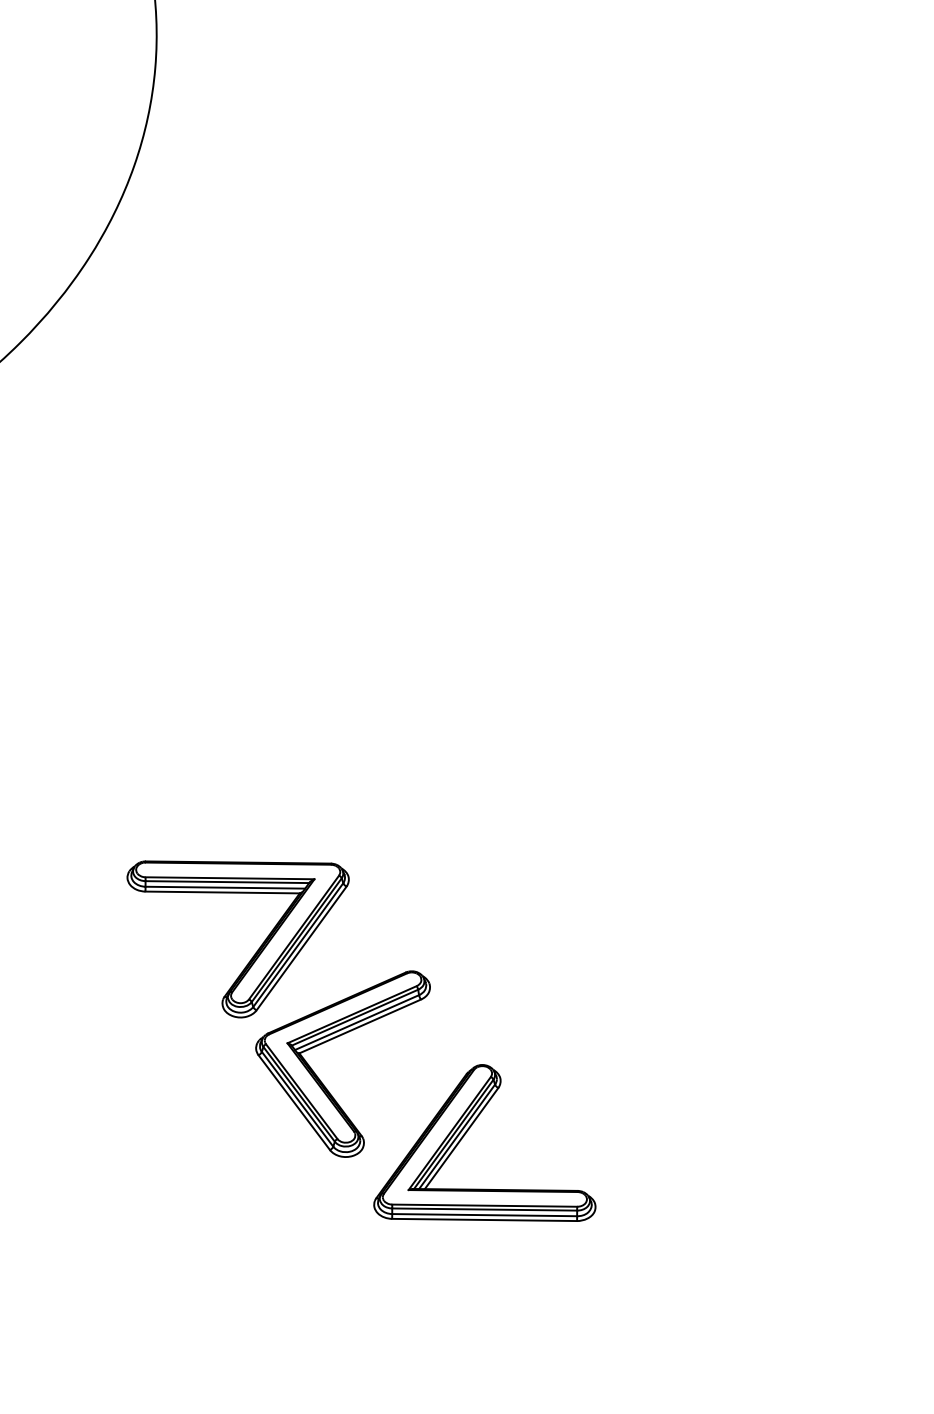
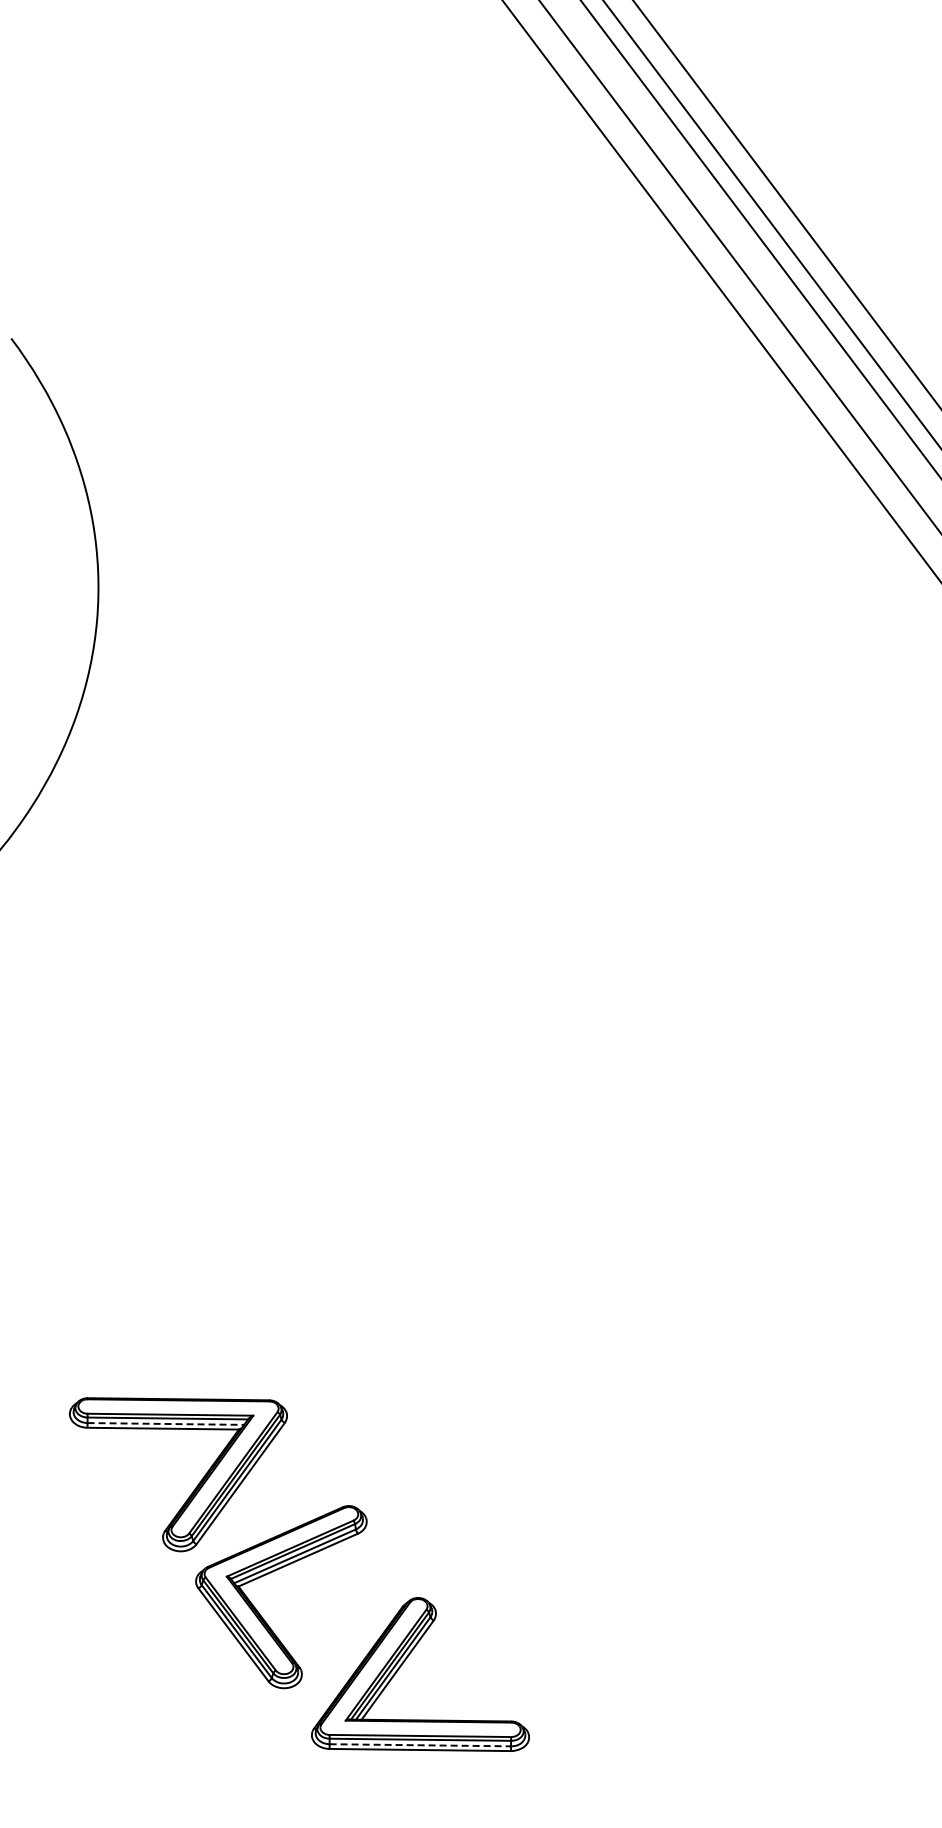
line: (225, 887) -> (166, 1423), solid -> dashed
line: (484, 1215) -> (420, 1745), solid -> dashed

